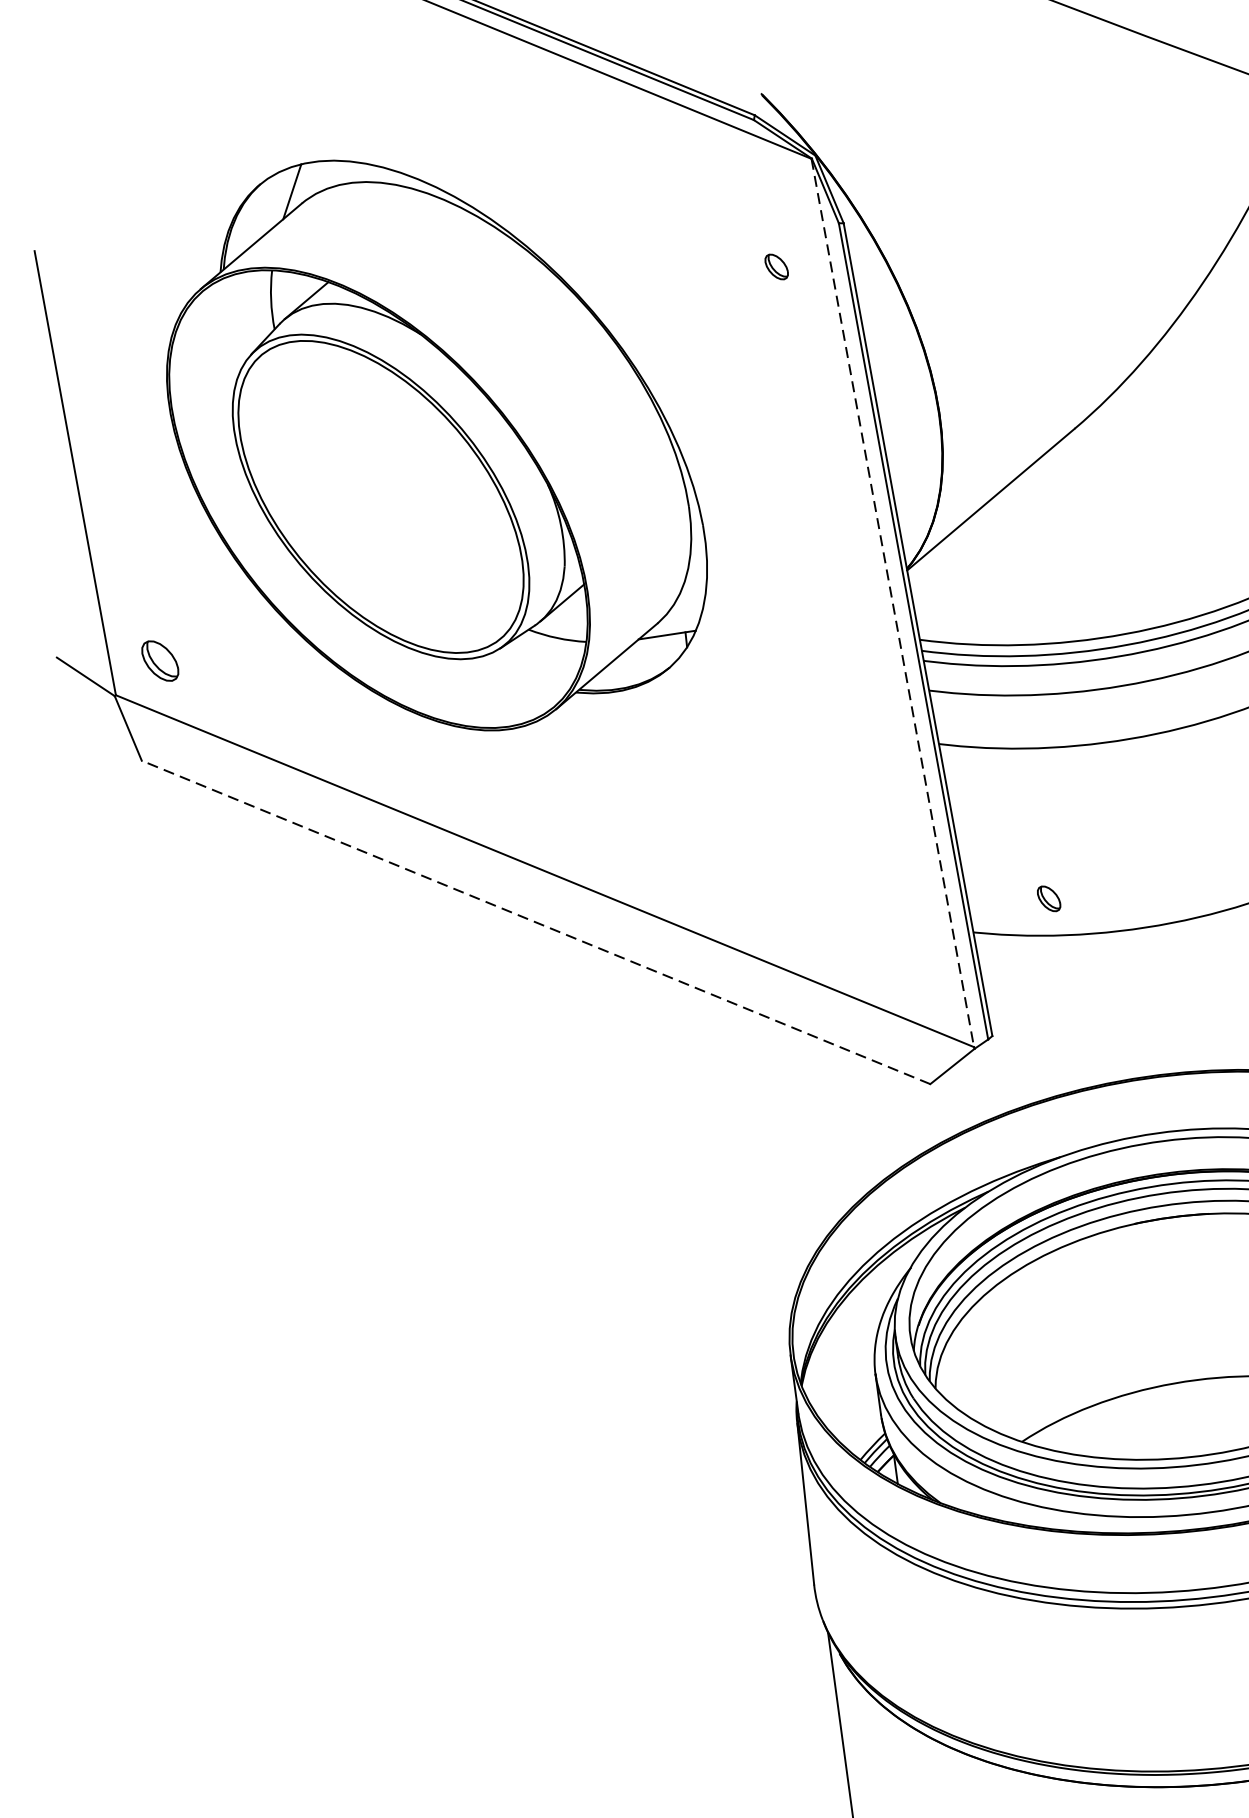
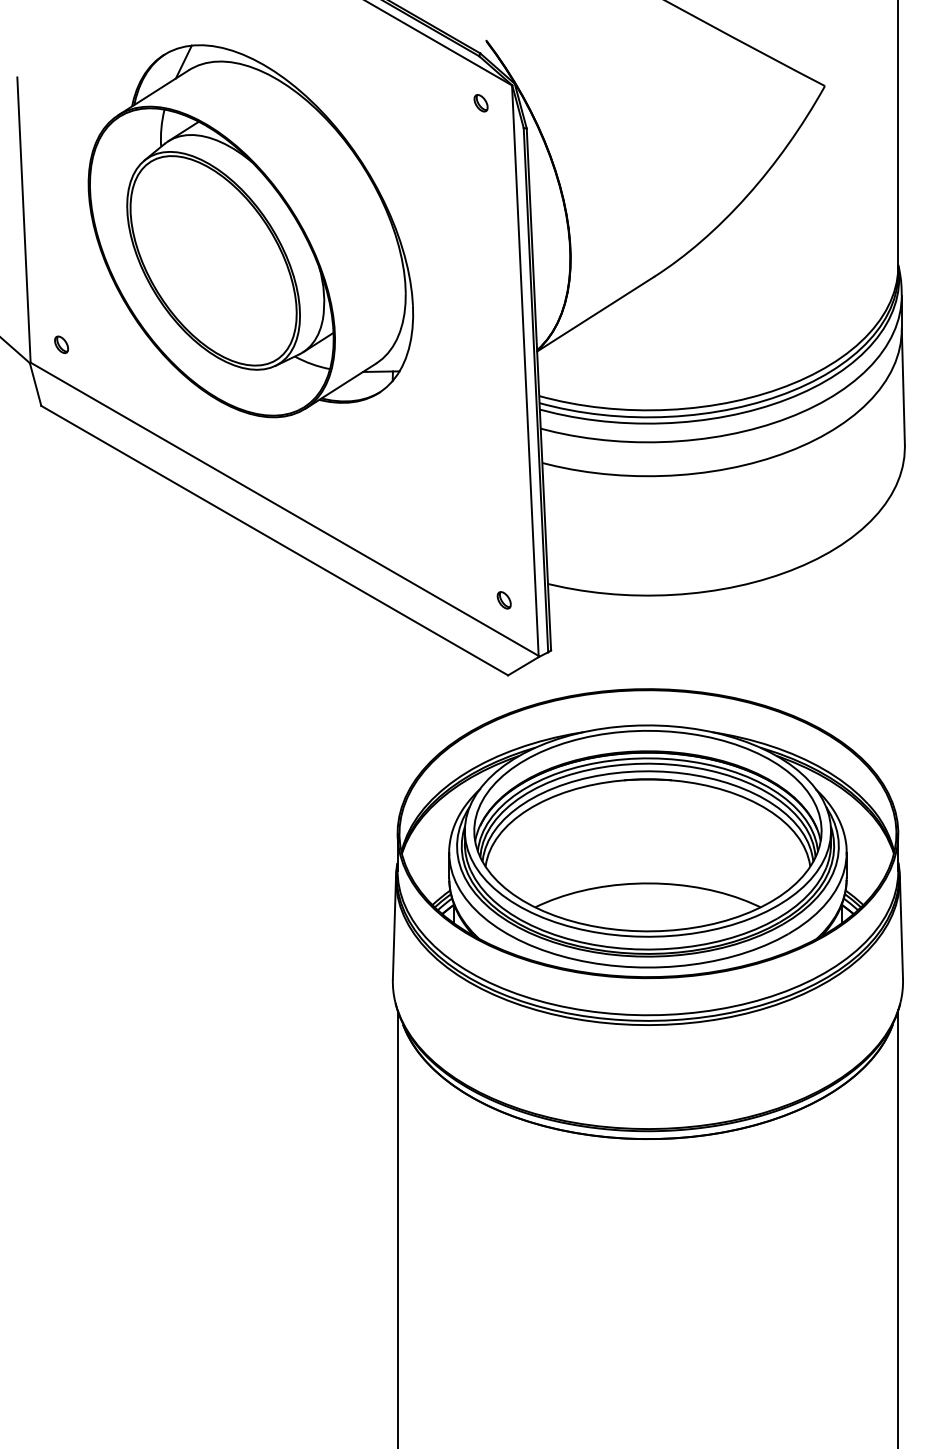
part: (775, 267) -> (480, 103), moved
line: (892, 602) -> (525, 370), dashed -> solid
part: (160, 660) -> (61, 344), size x0.62
part: (1047, 899) -> (503, 600), moved
line: (535, 922) -> (274, 540), dashed -> solid

